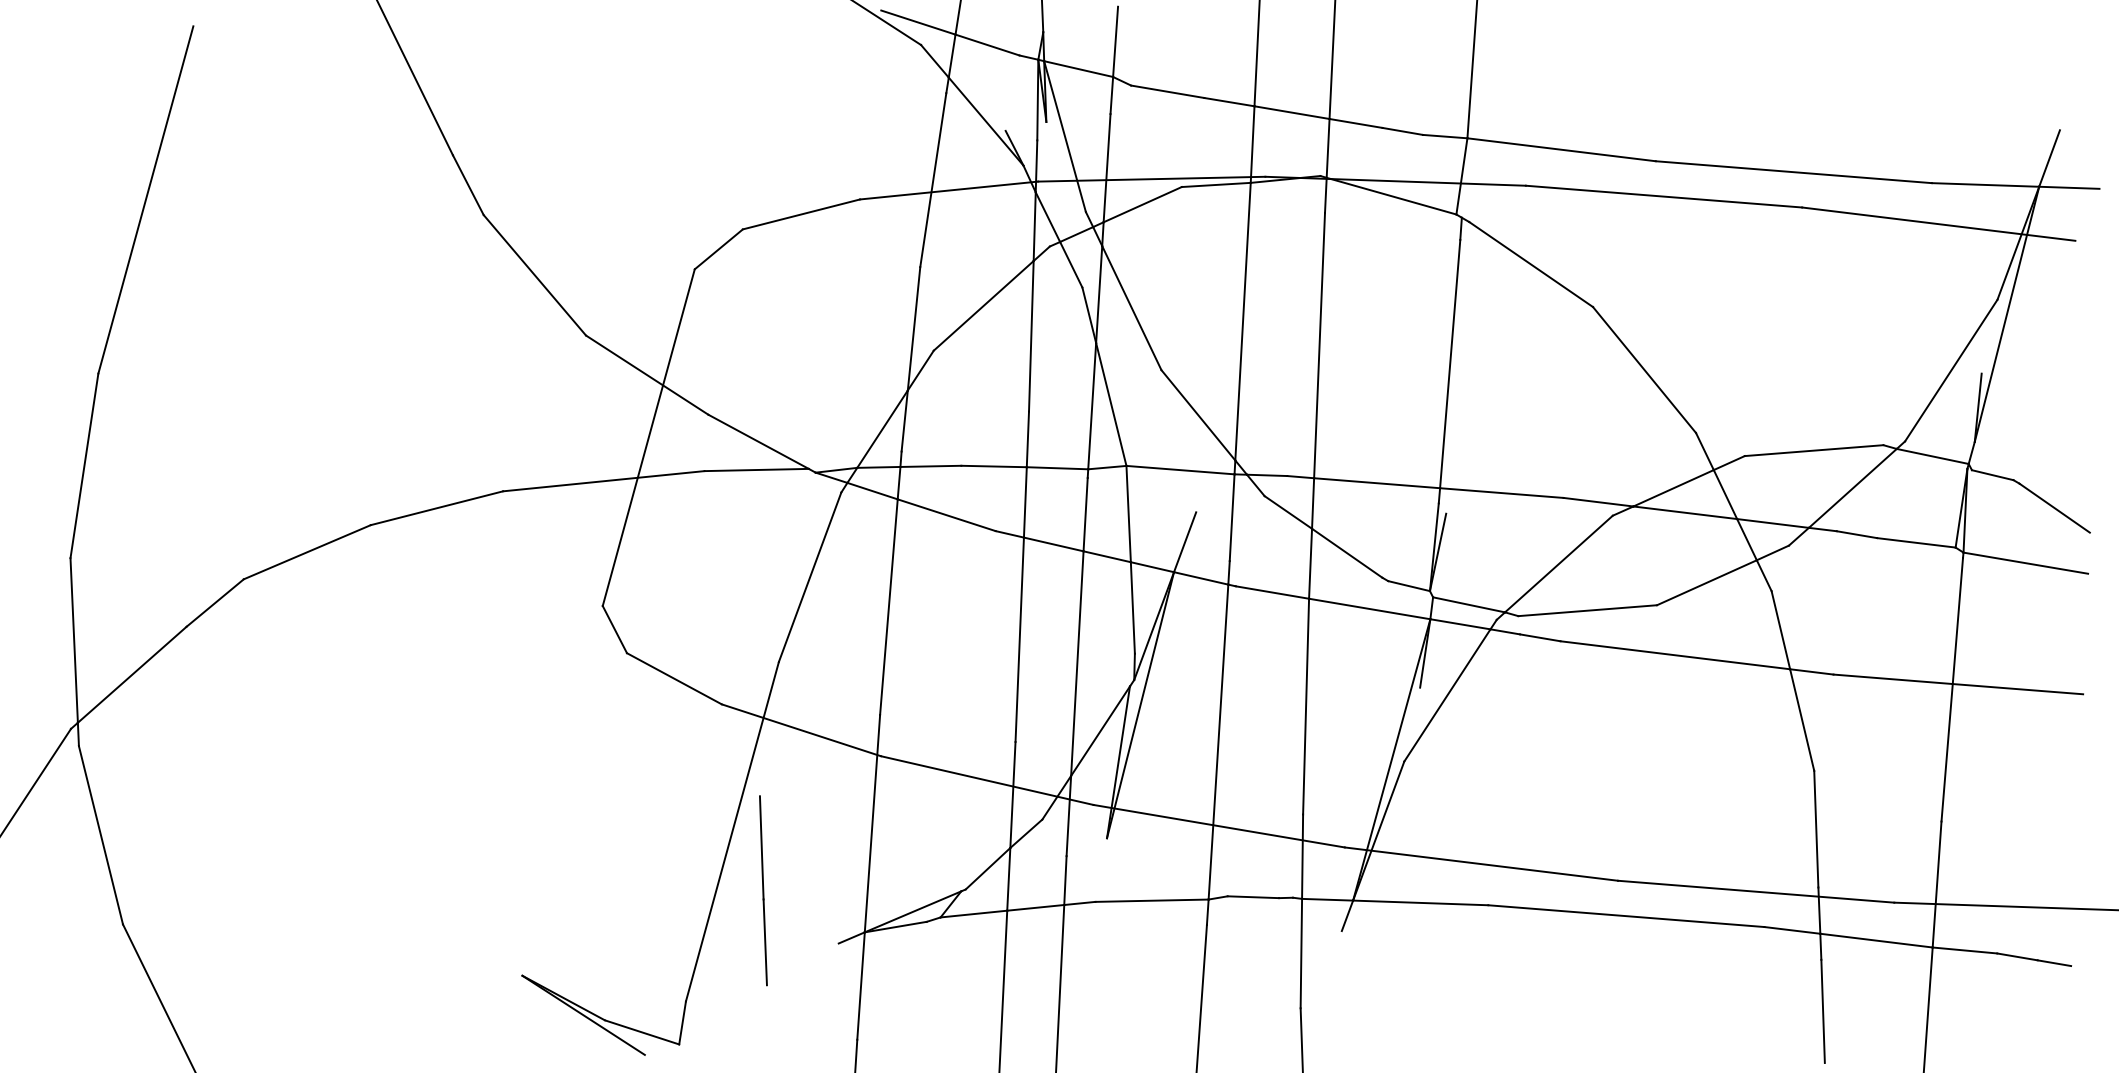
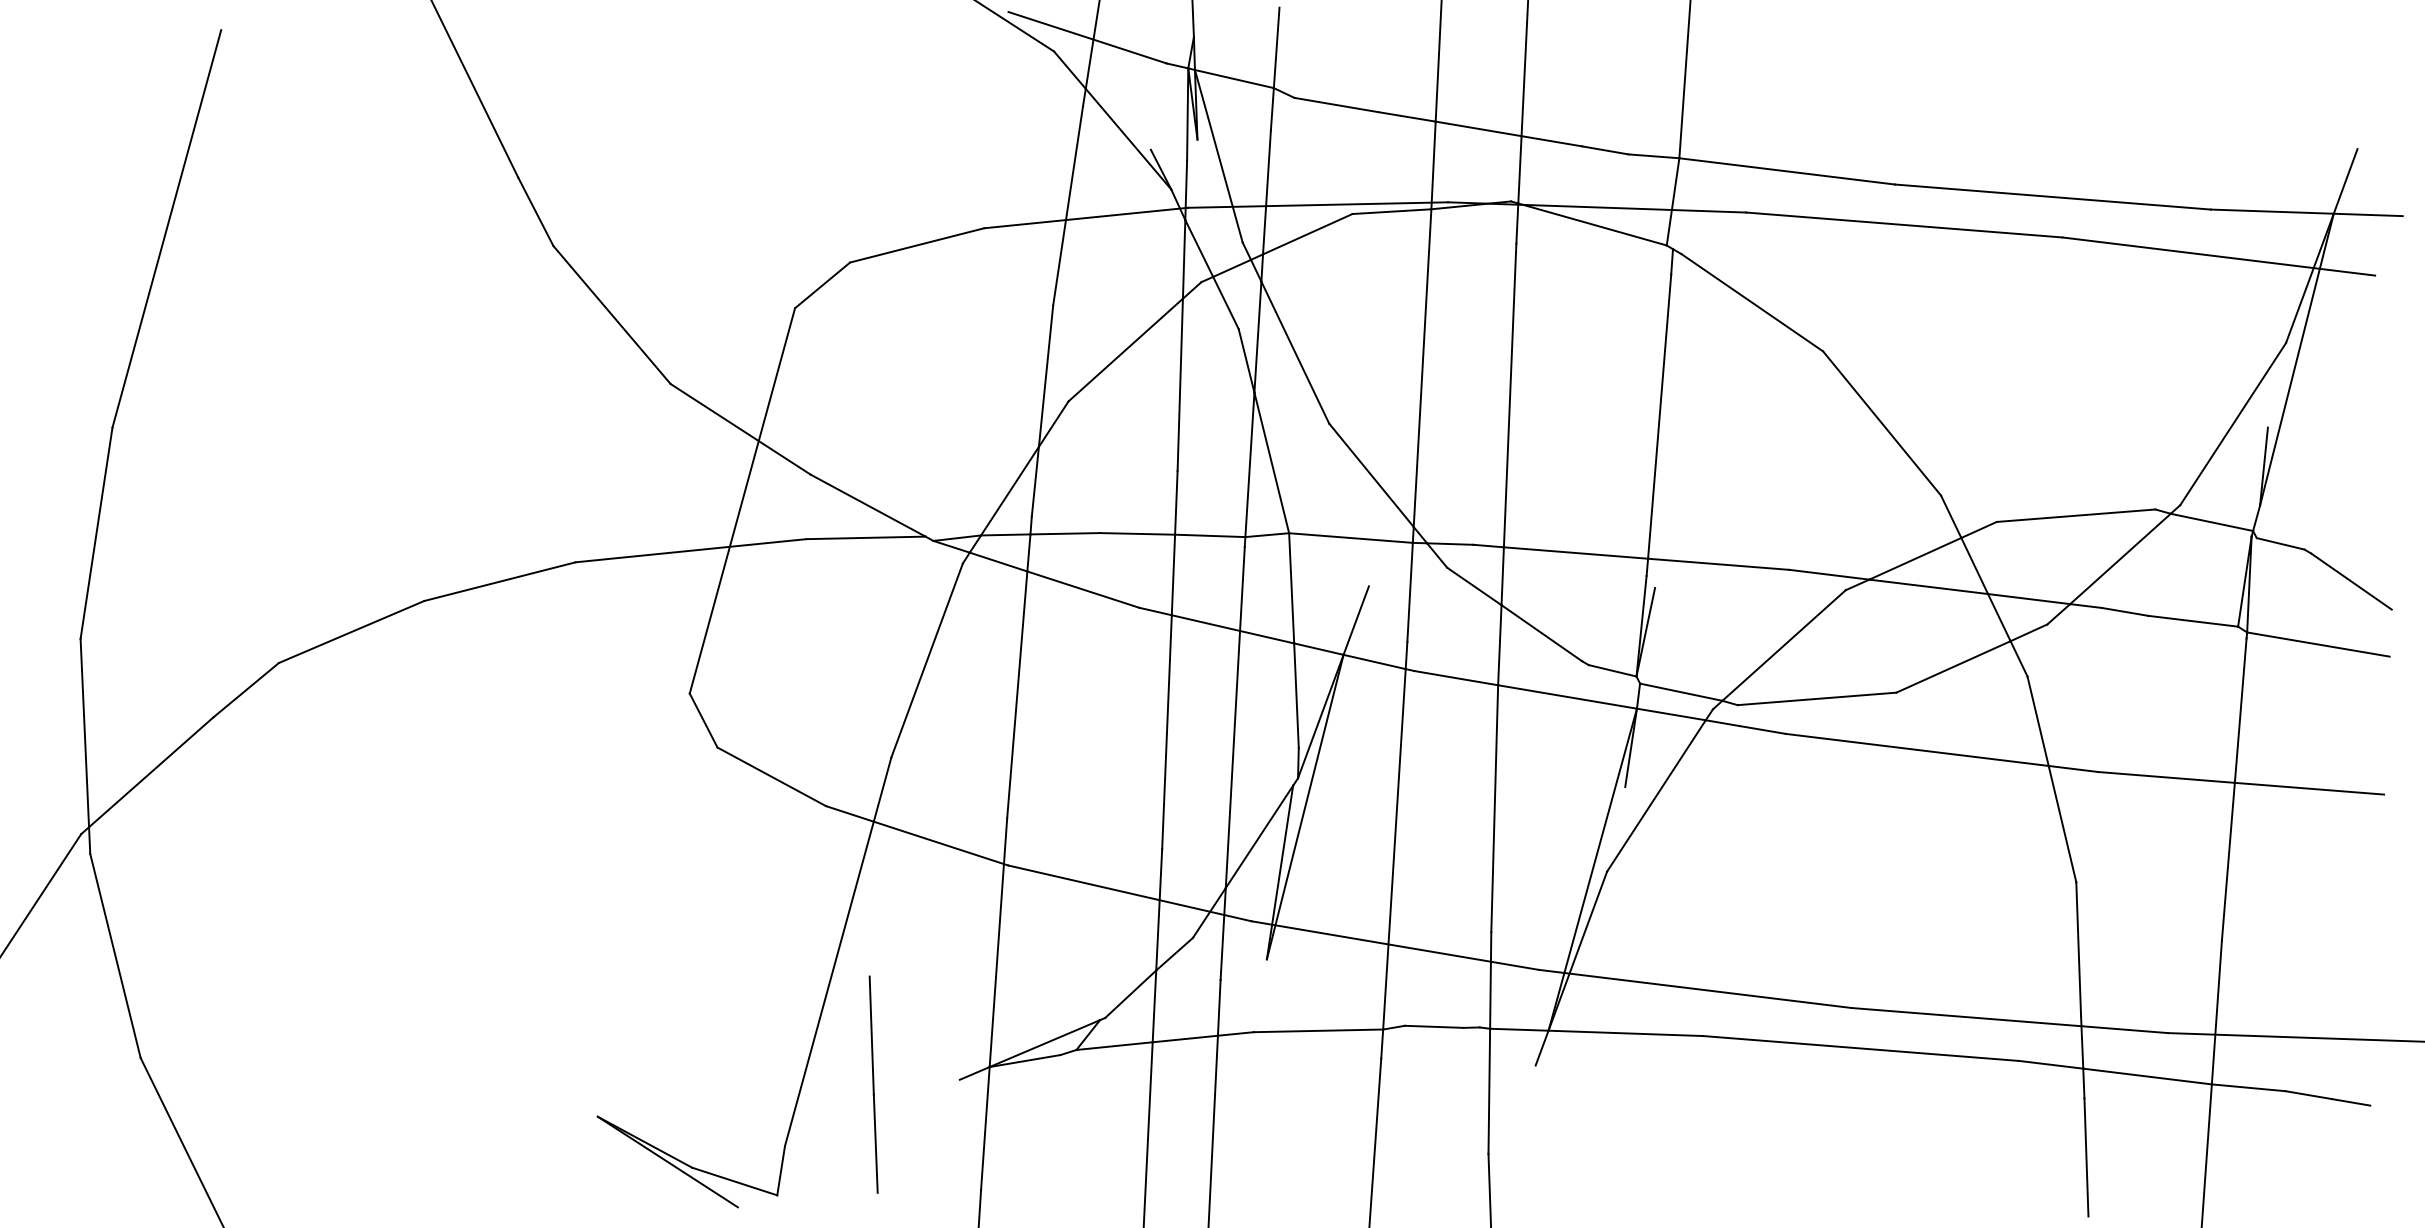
line: (763, 890) -> (873, 1084), moved

